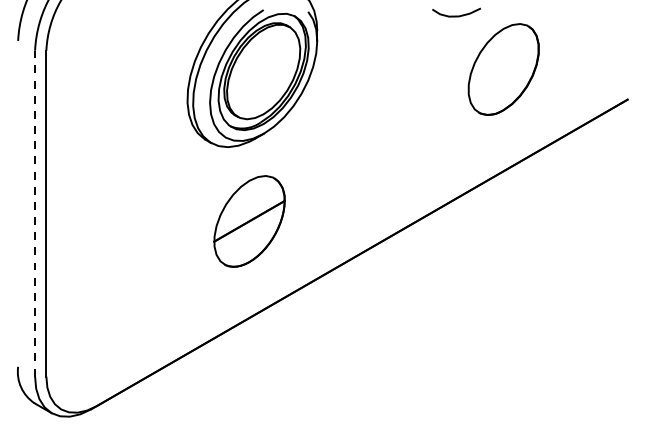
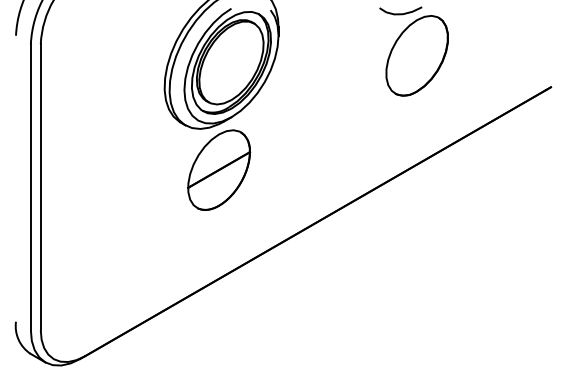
part: (502, 69) -> (416, 55), moved
line: (34, 213) -> (30, 187), dashed -> solid
part: (250, 220) -> (219, 169), moved

